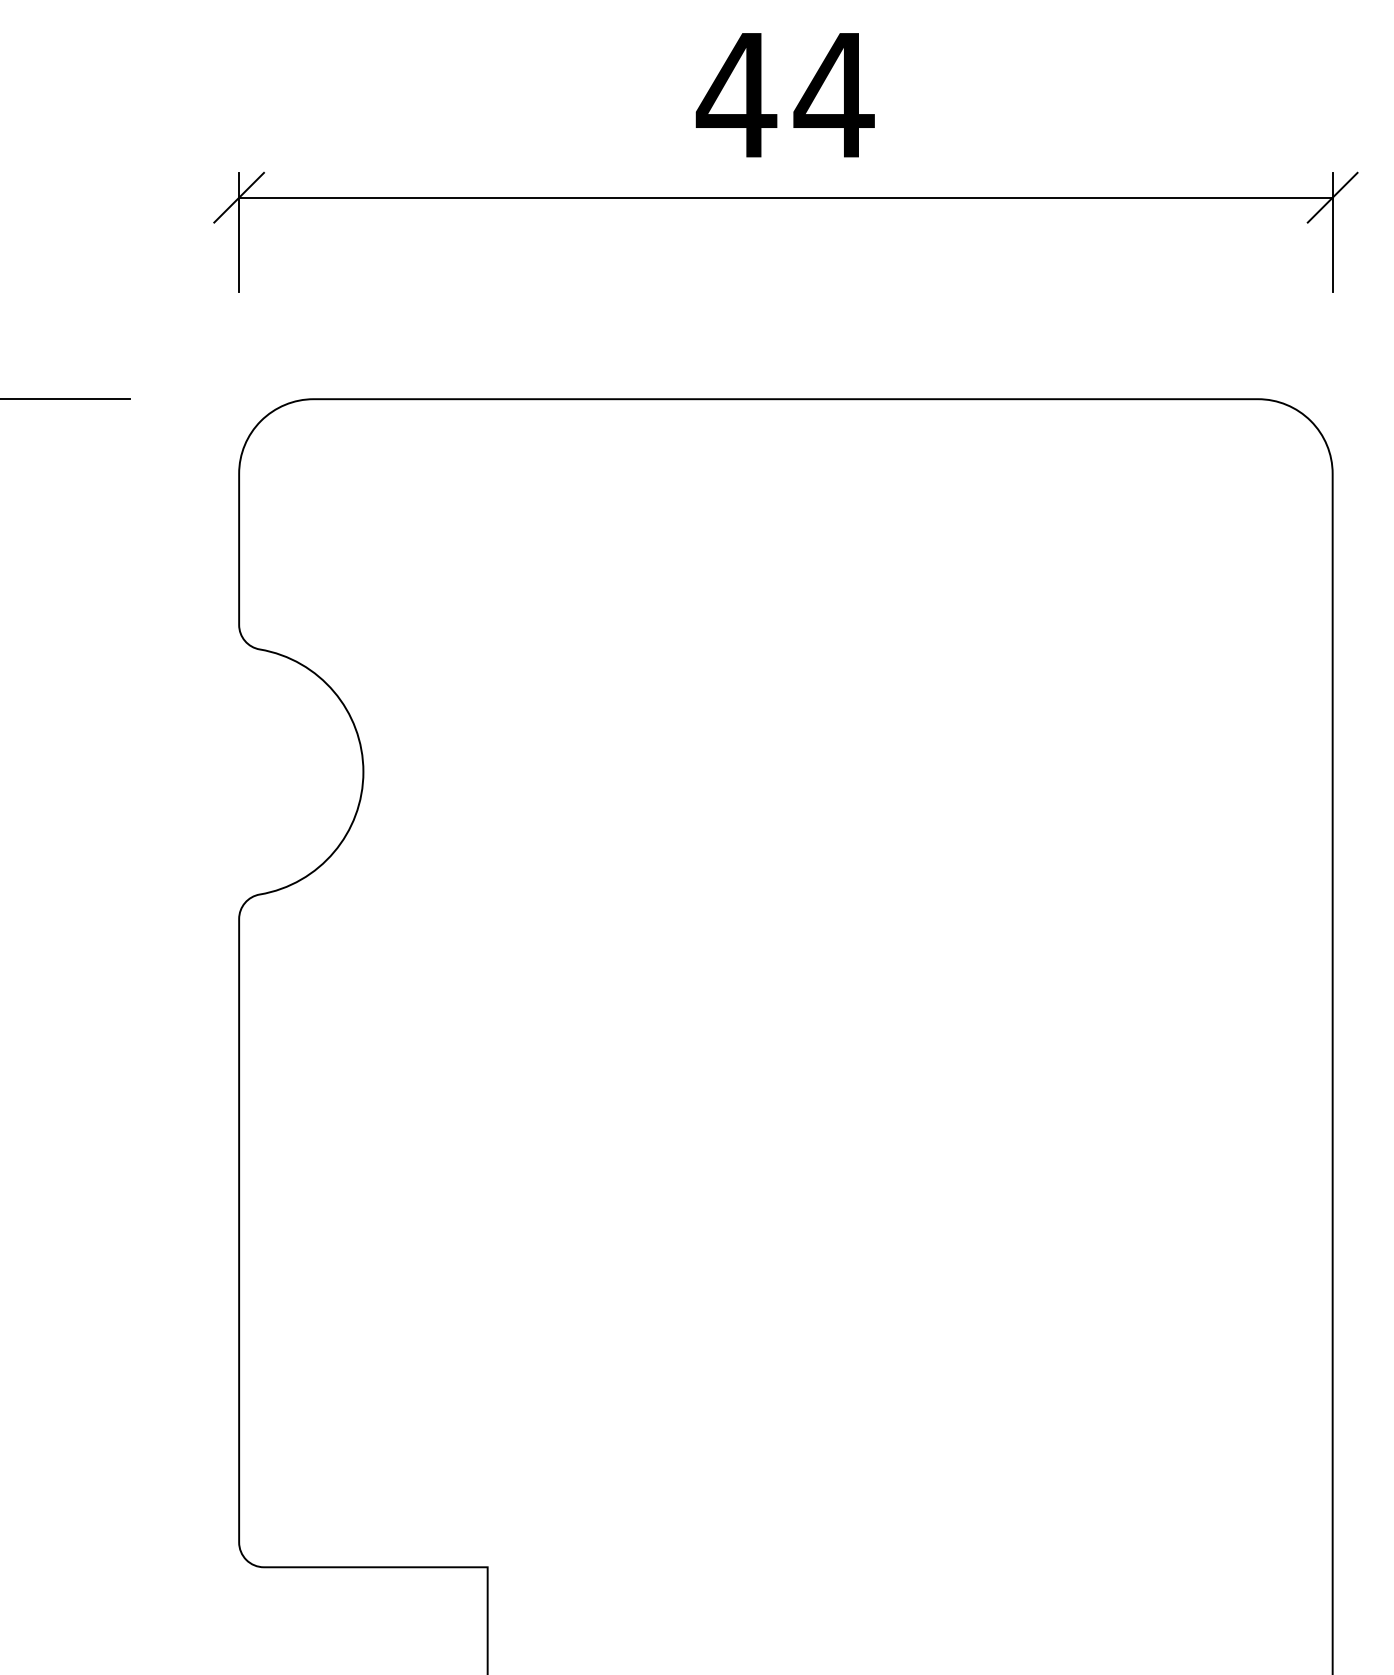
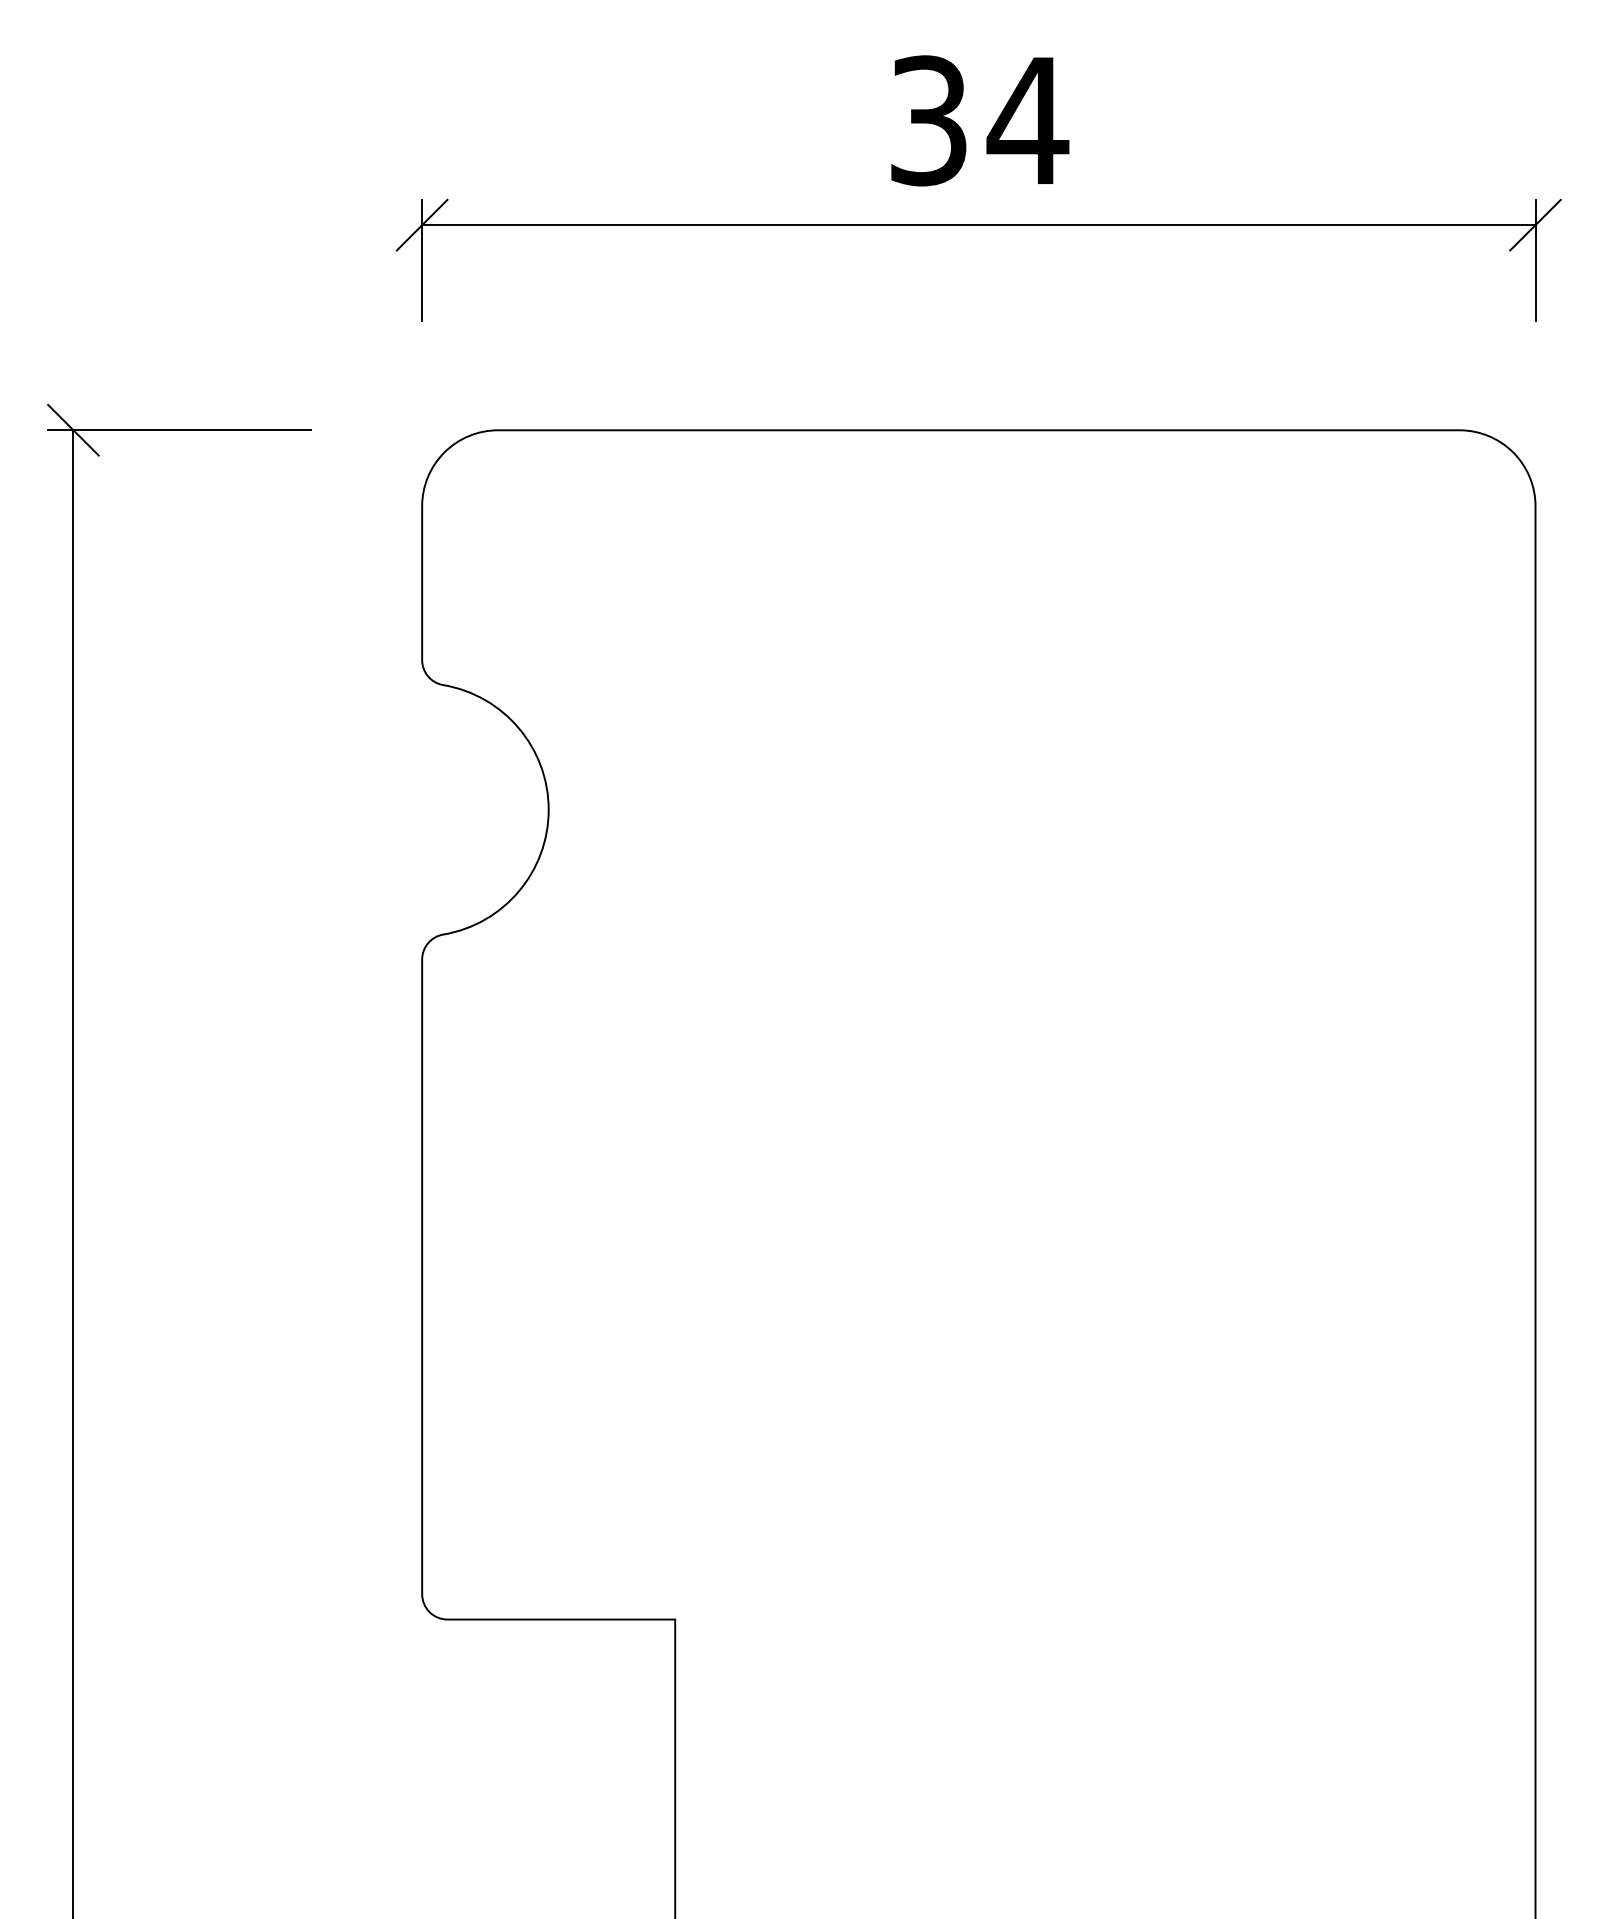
text: (736, 94) -> (928, 120), 44 -> 34

